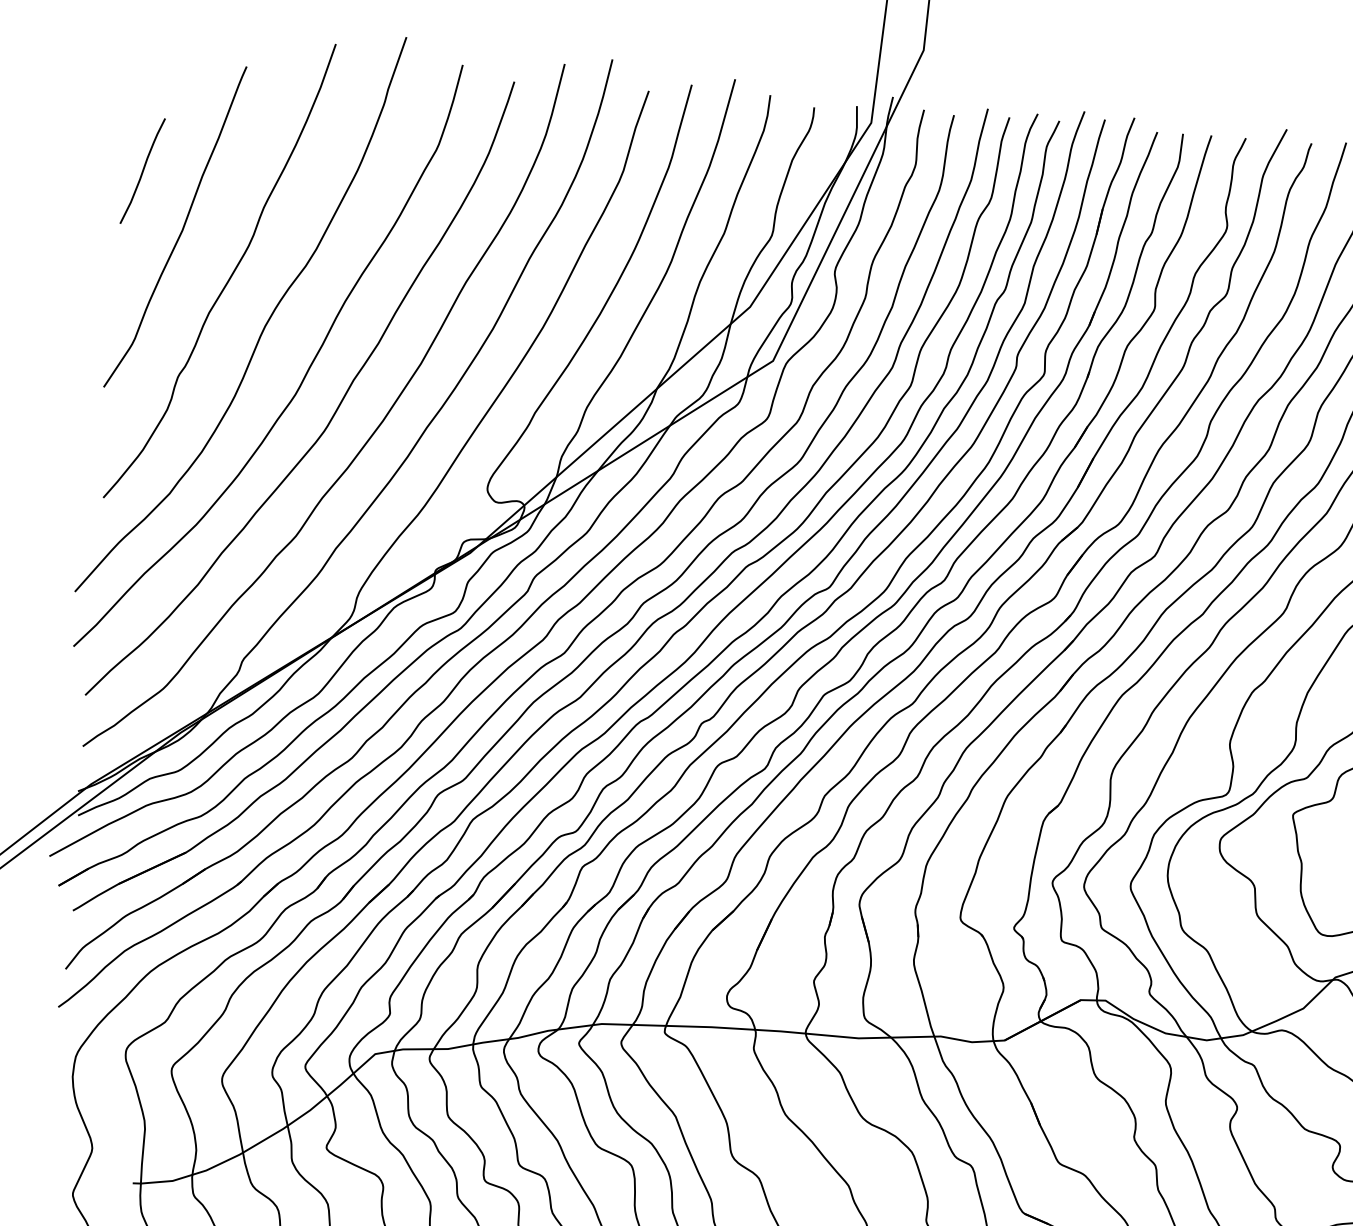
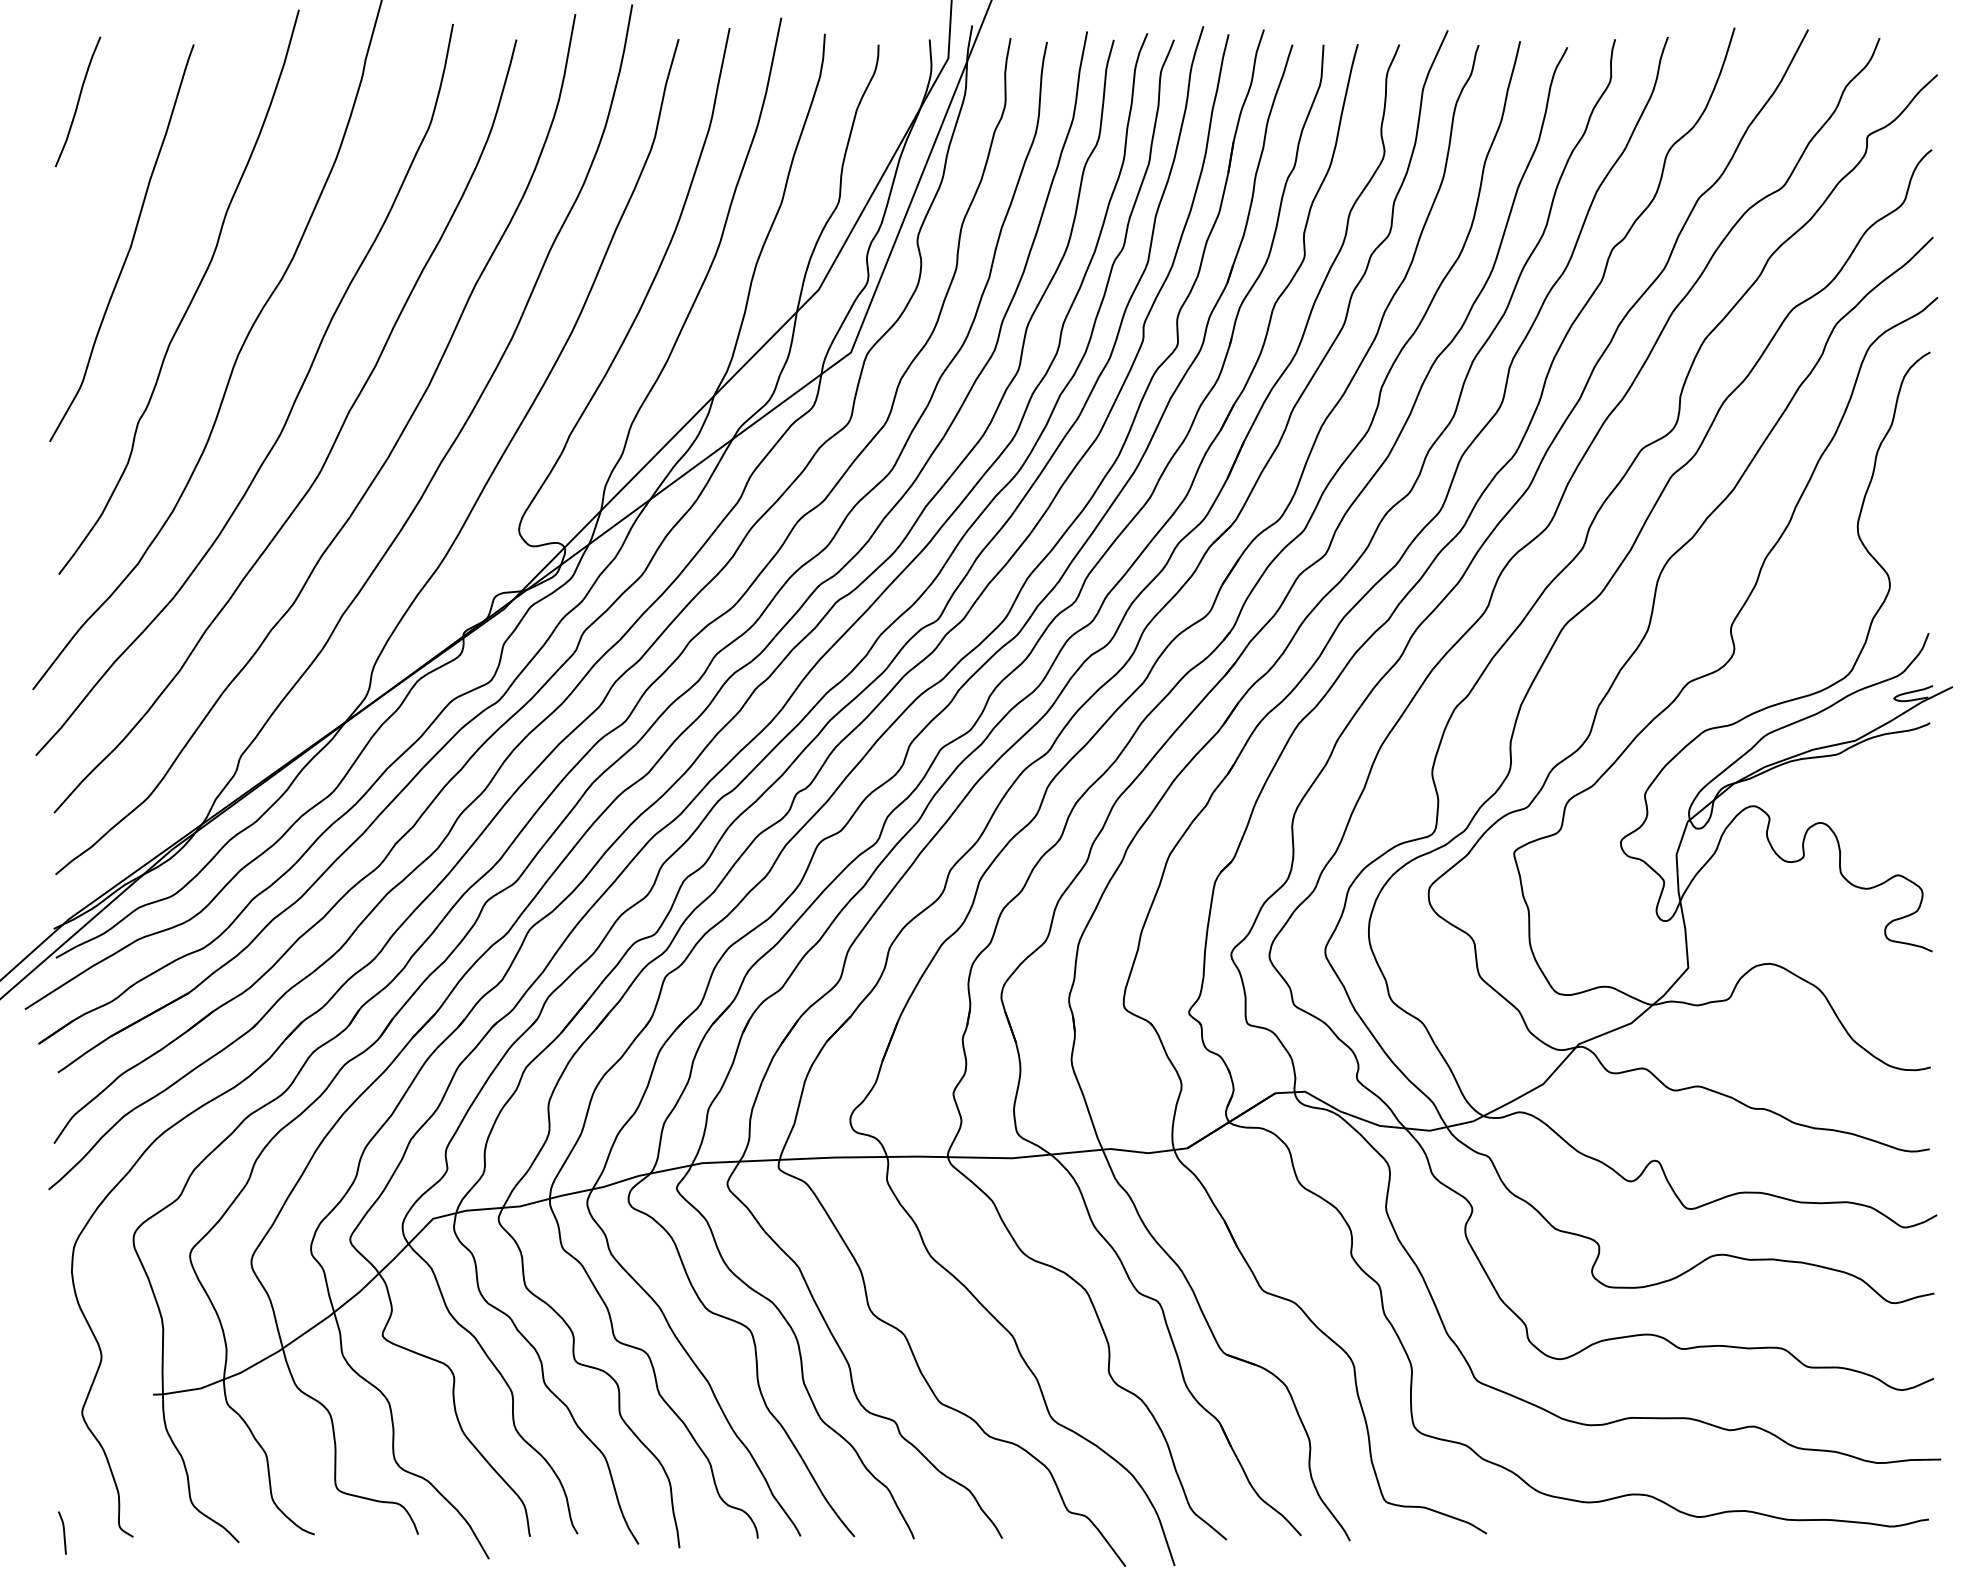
curve: (142, 170) -> (77, 101), moved

